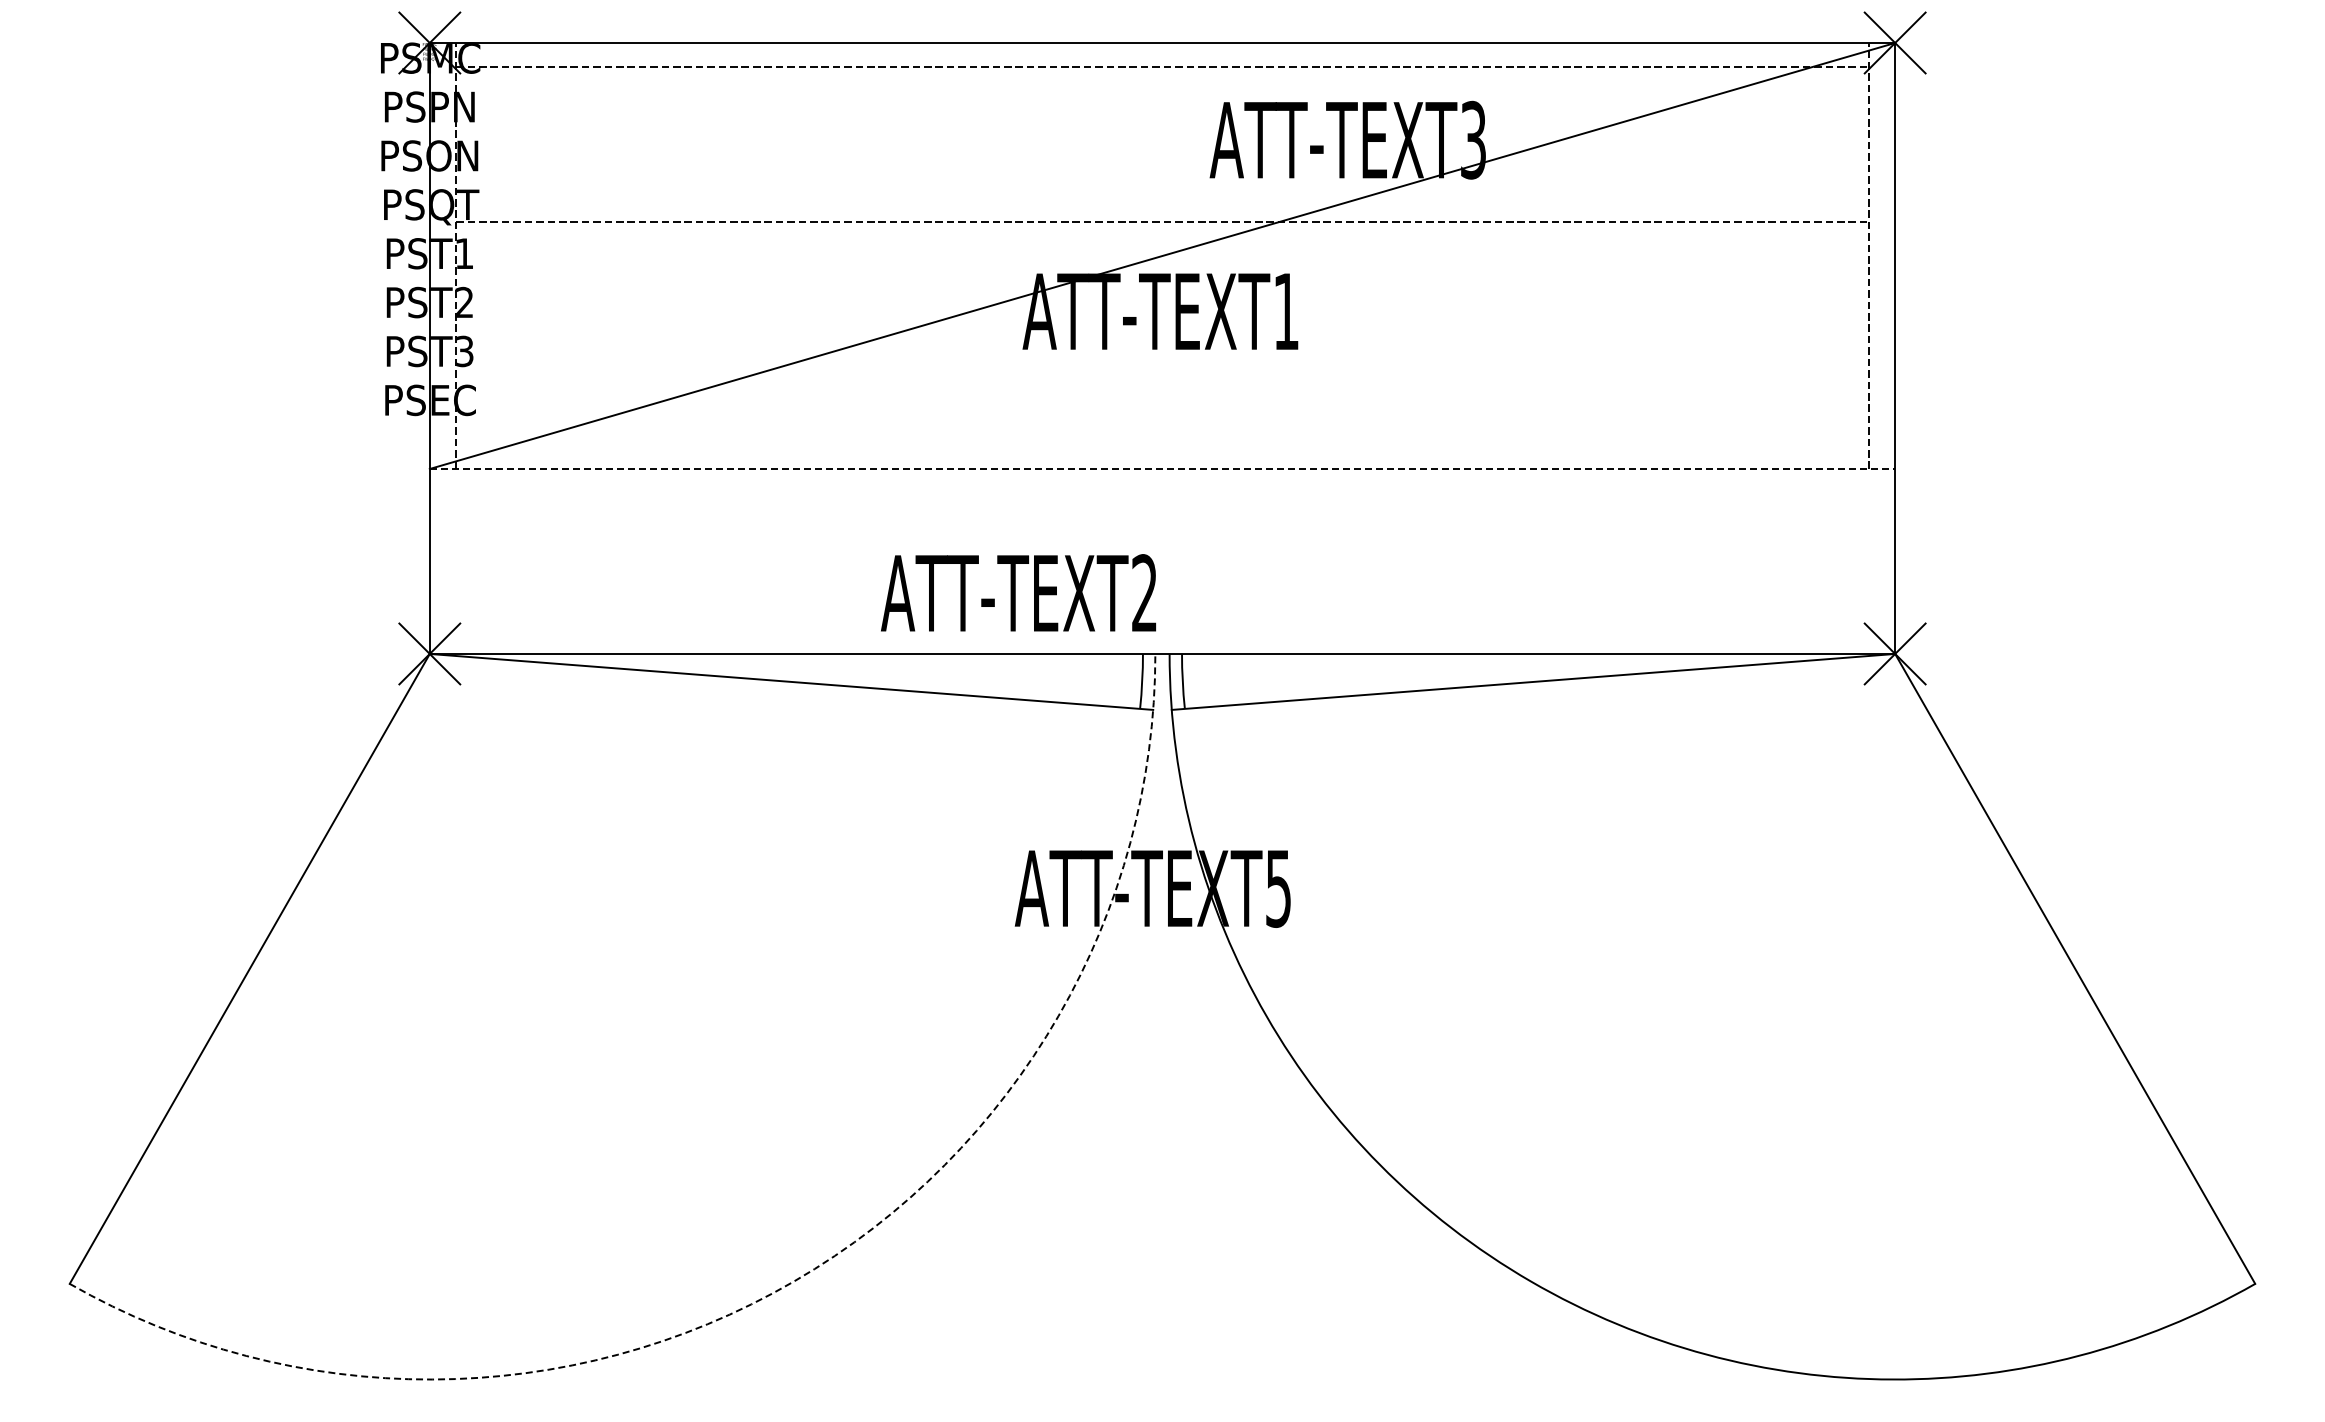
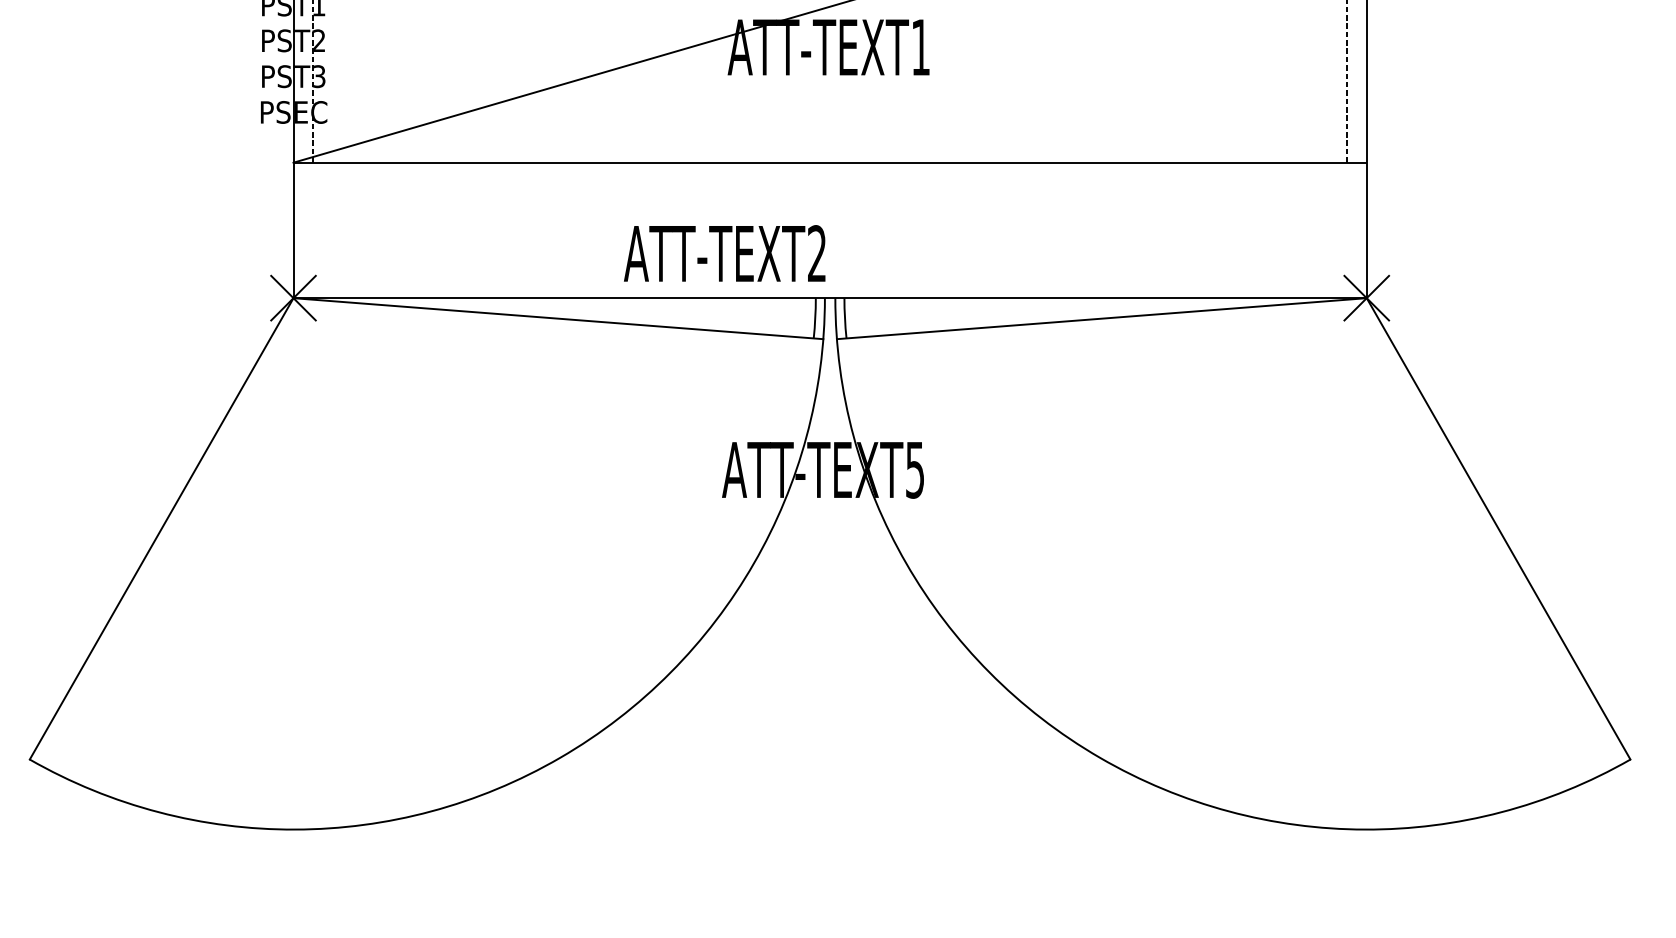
line: (1162, 468) -> (830, 162), dashed -> solid
arc: (793, 1281) -> (559, 757), dashed -> solid

